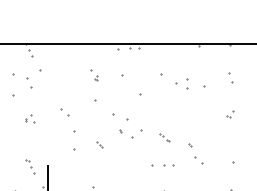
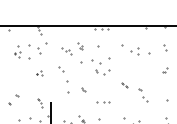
part: (72, 84) -> (66, 51), added
part: (126, 125) -> (100, 67), moved
part: (163, 165) -> (103, 102), moved

